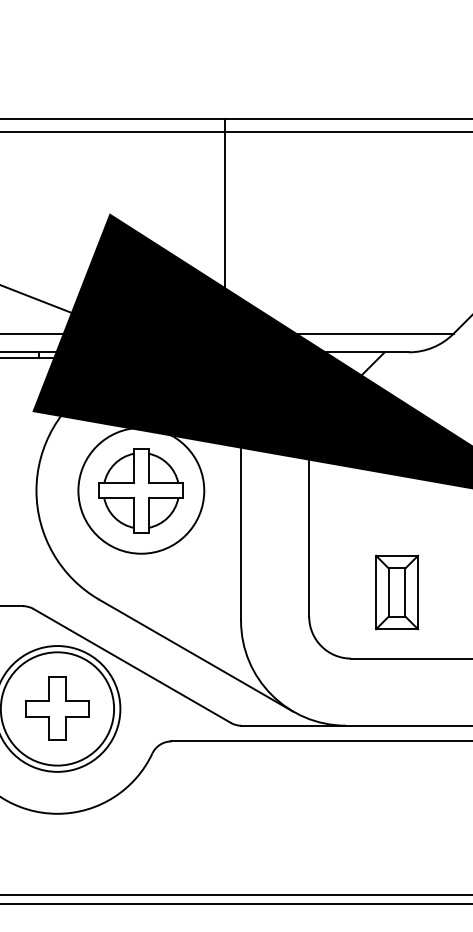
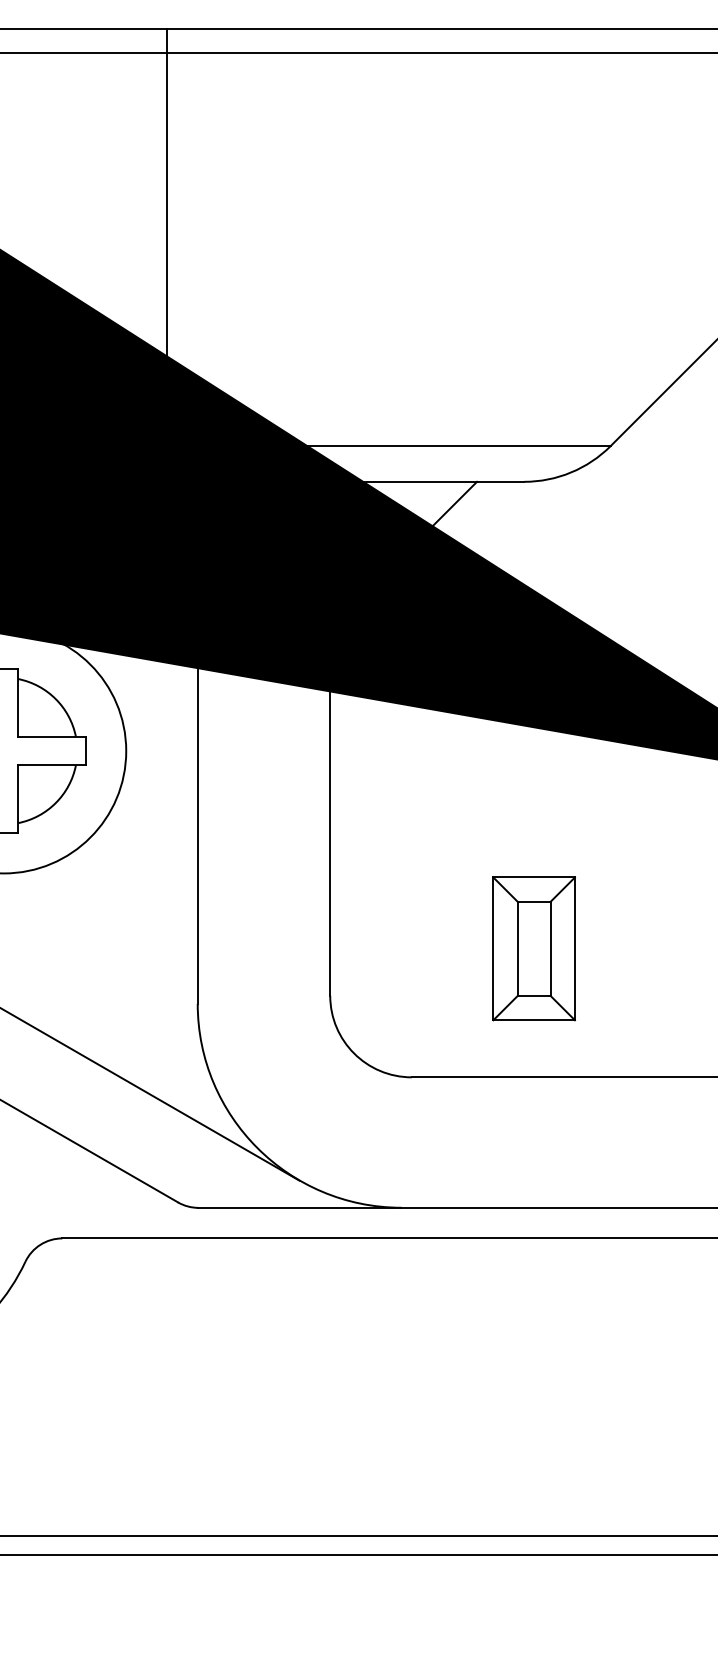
part: (397, 592) -> (534, 948), moved

